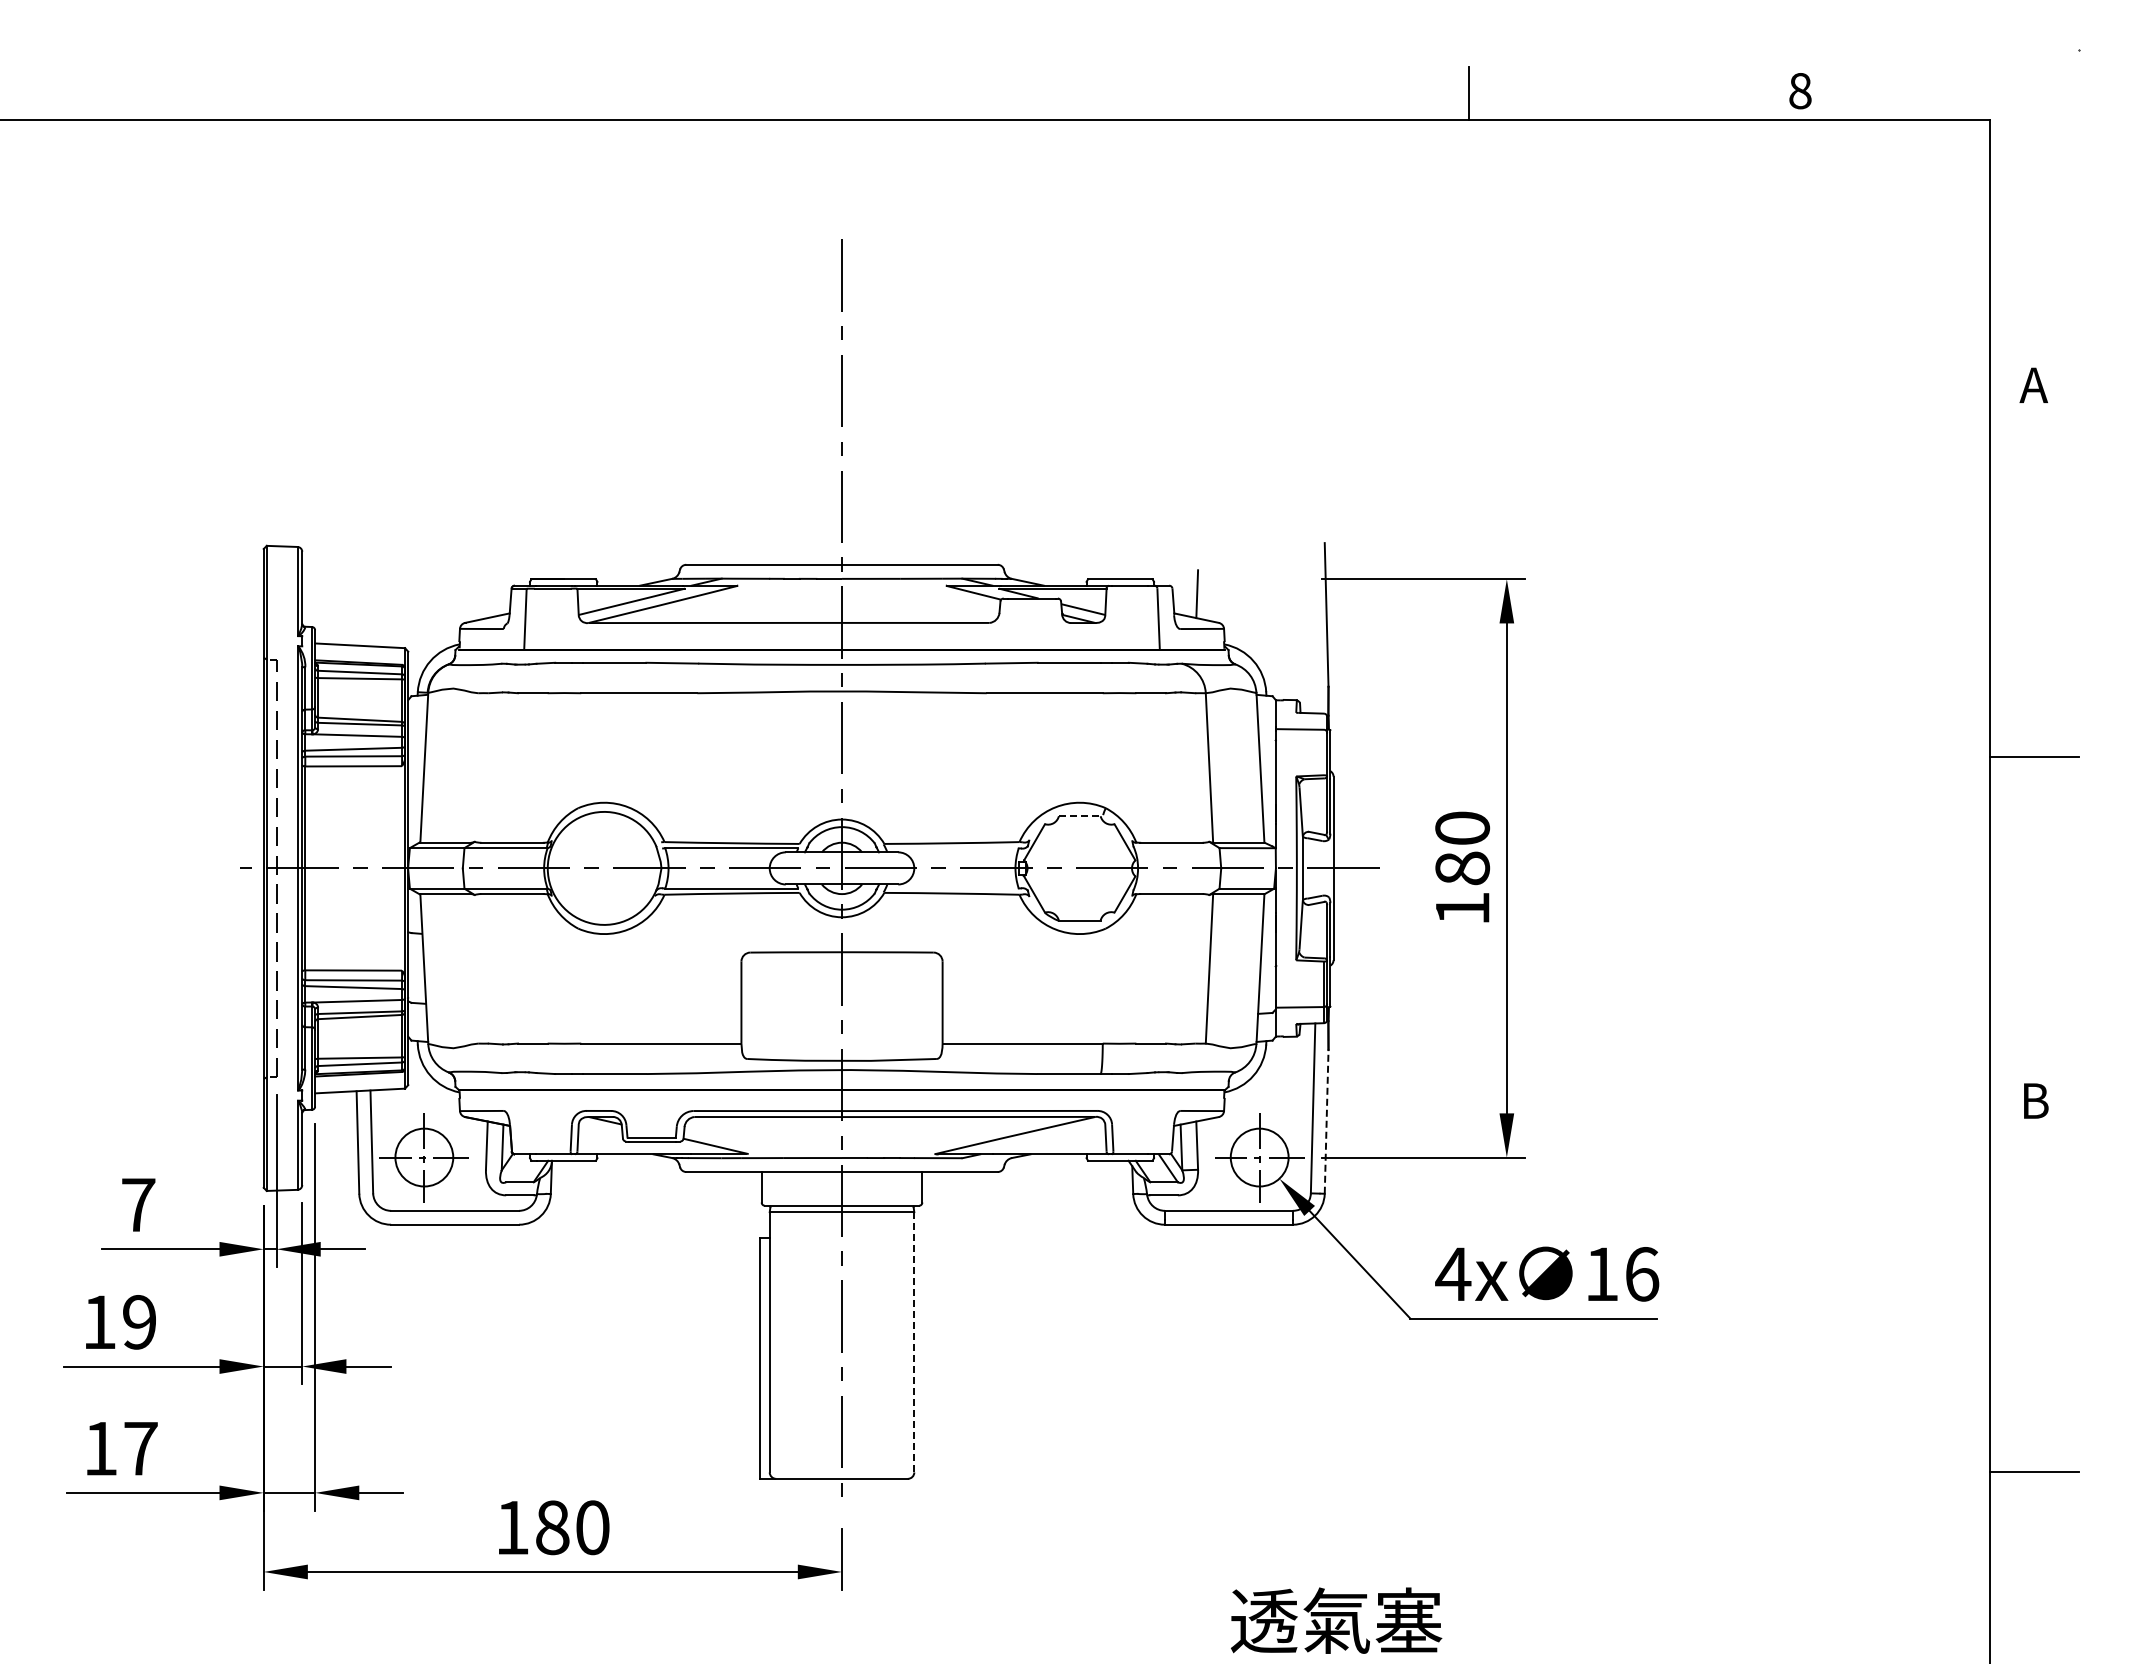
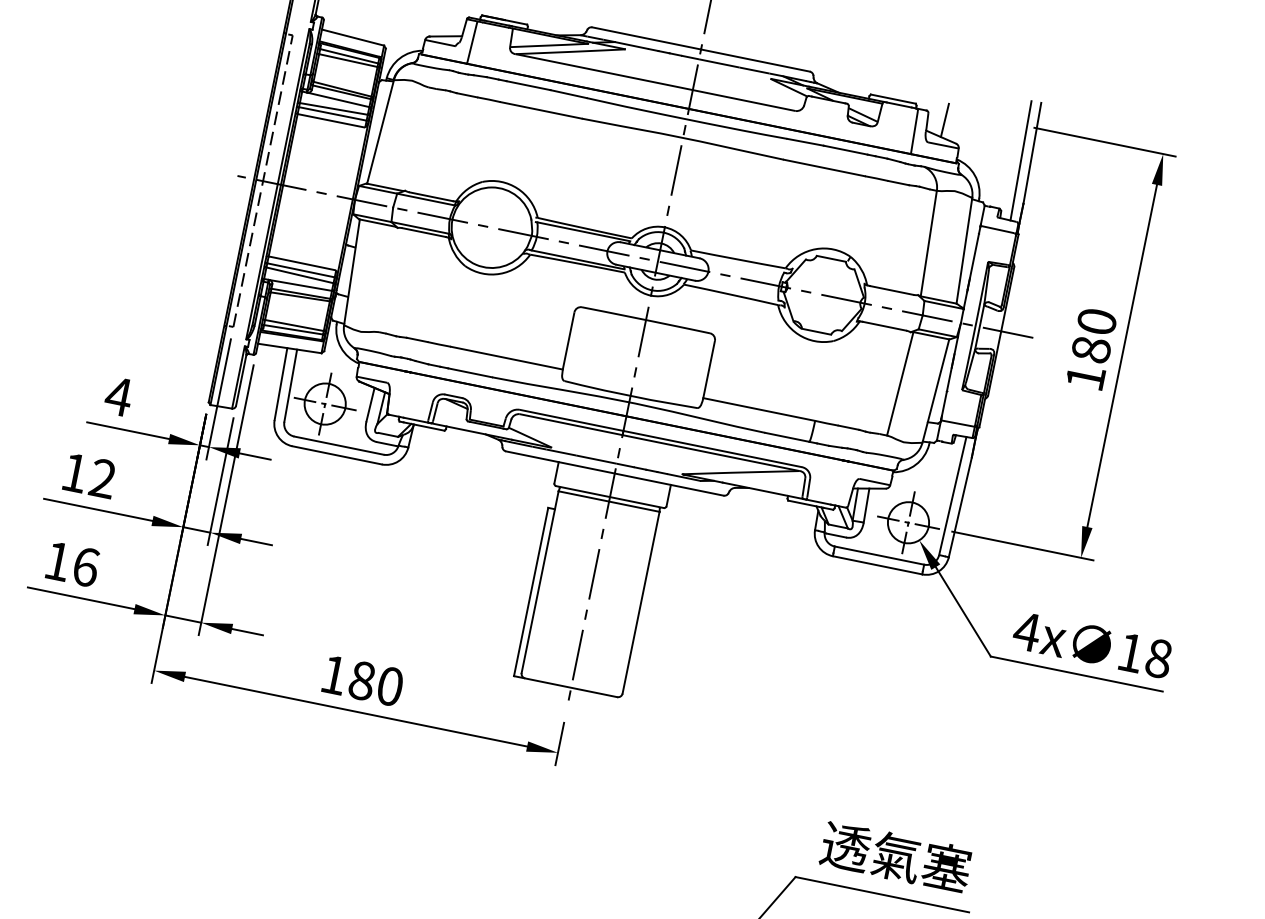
line: (1312, 628) -> (1020, 160), added
line: (1079, 816) -> (831, 259), dashed -> solid
line: (1326, 1121) -> (960, 507), dashed -> solid
text: (138, 1204) -> (118, 396), 7 -> 4
text: (1642, 1274) -> (1159, 658), 16 -> 18
text: (139, 1322) -> (102, 478), 19 -> 12
line: (914, 1341) -> (641, 602), dashed -> solid
text: (141, 1448) -> (86, 567), 17 -> 16

